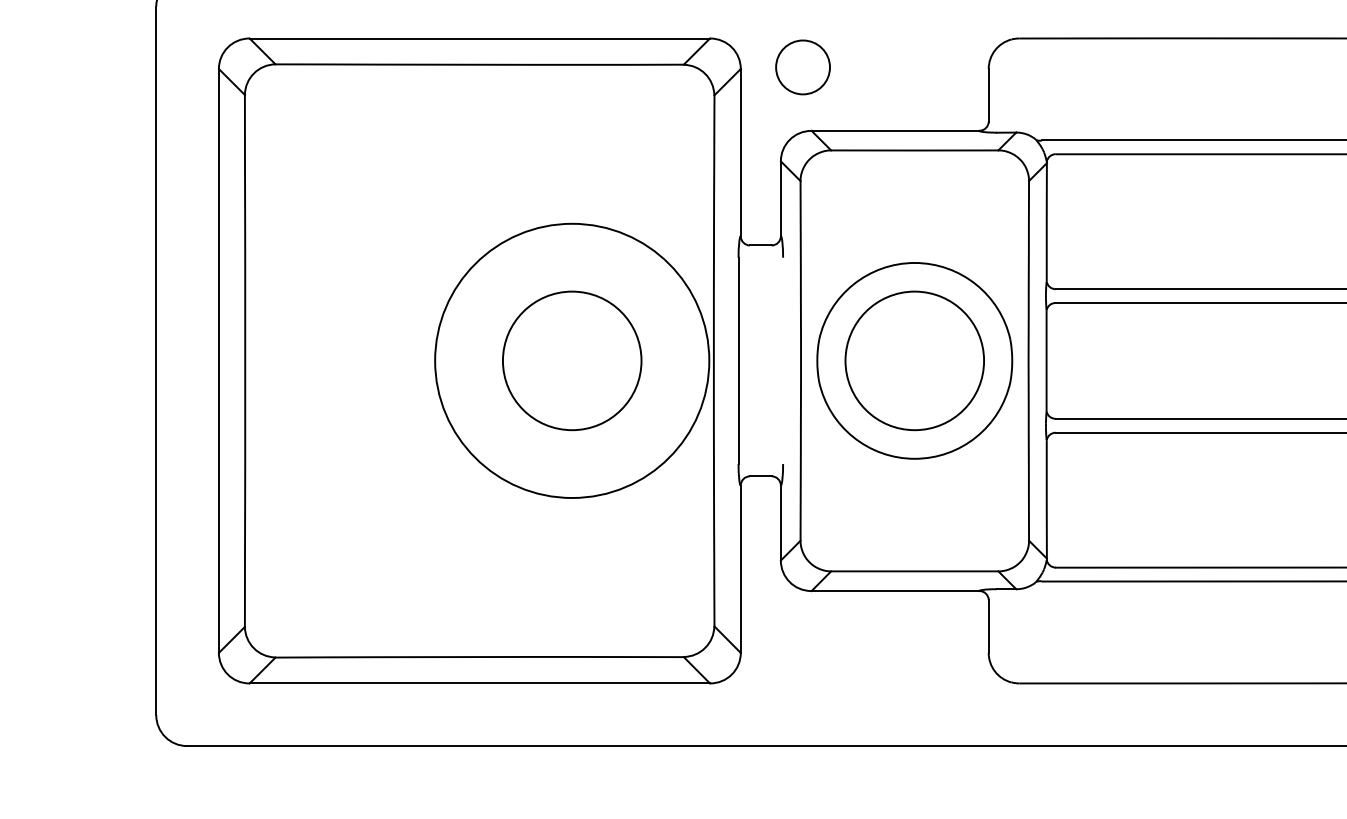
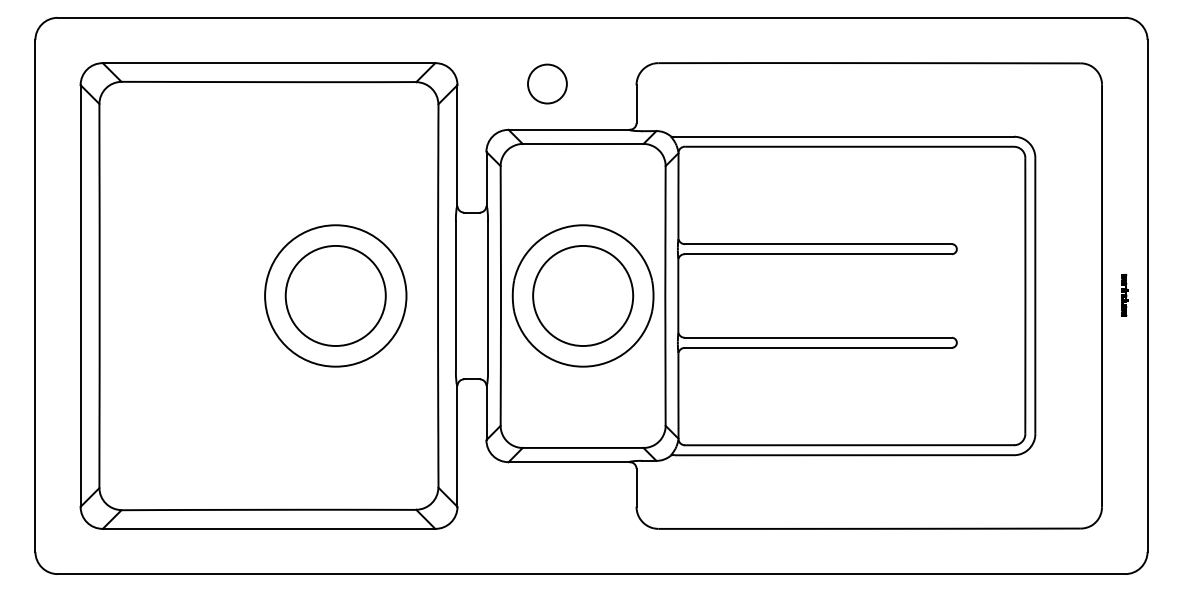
circle: (803, 66) -> (547, 83), moved
circle: (571, 360) -> (335, 295), size x0.71
line: (782, 360) -> (487, 295), added

